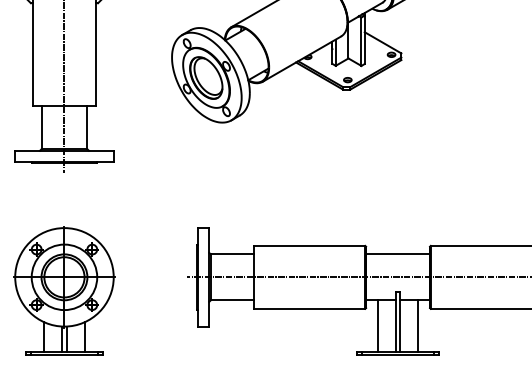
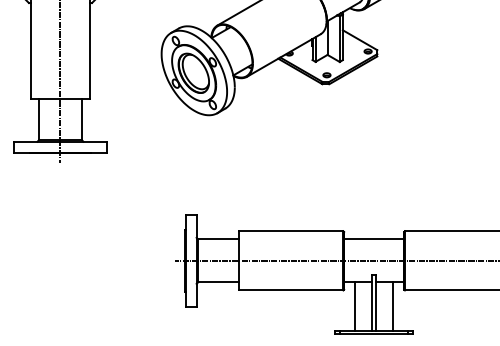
part: (64, 290) -> (60, 273), removed

